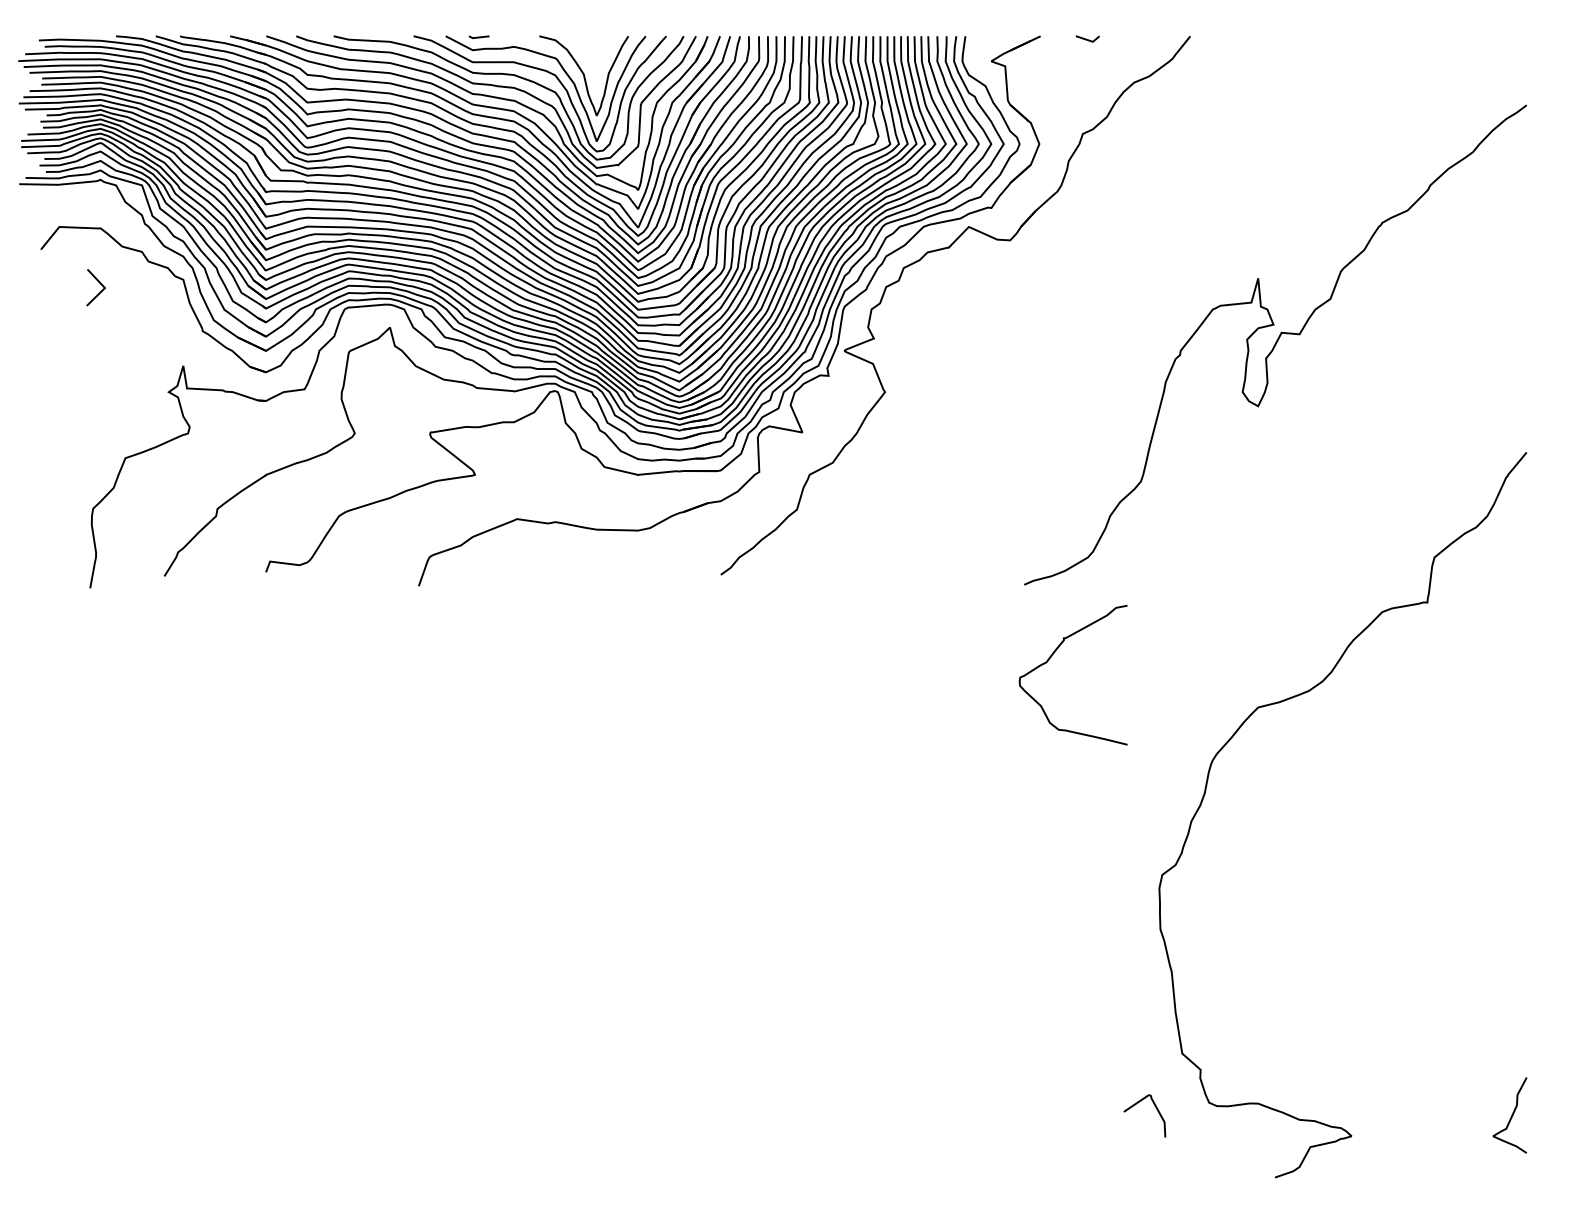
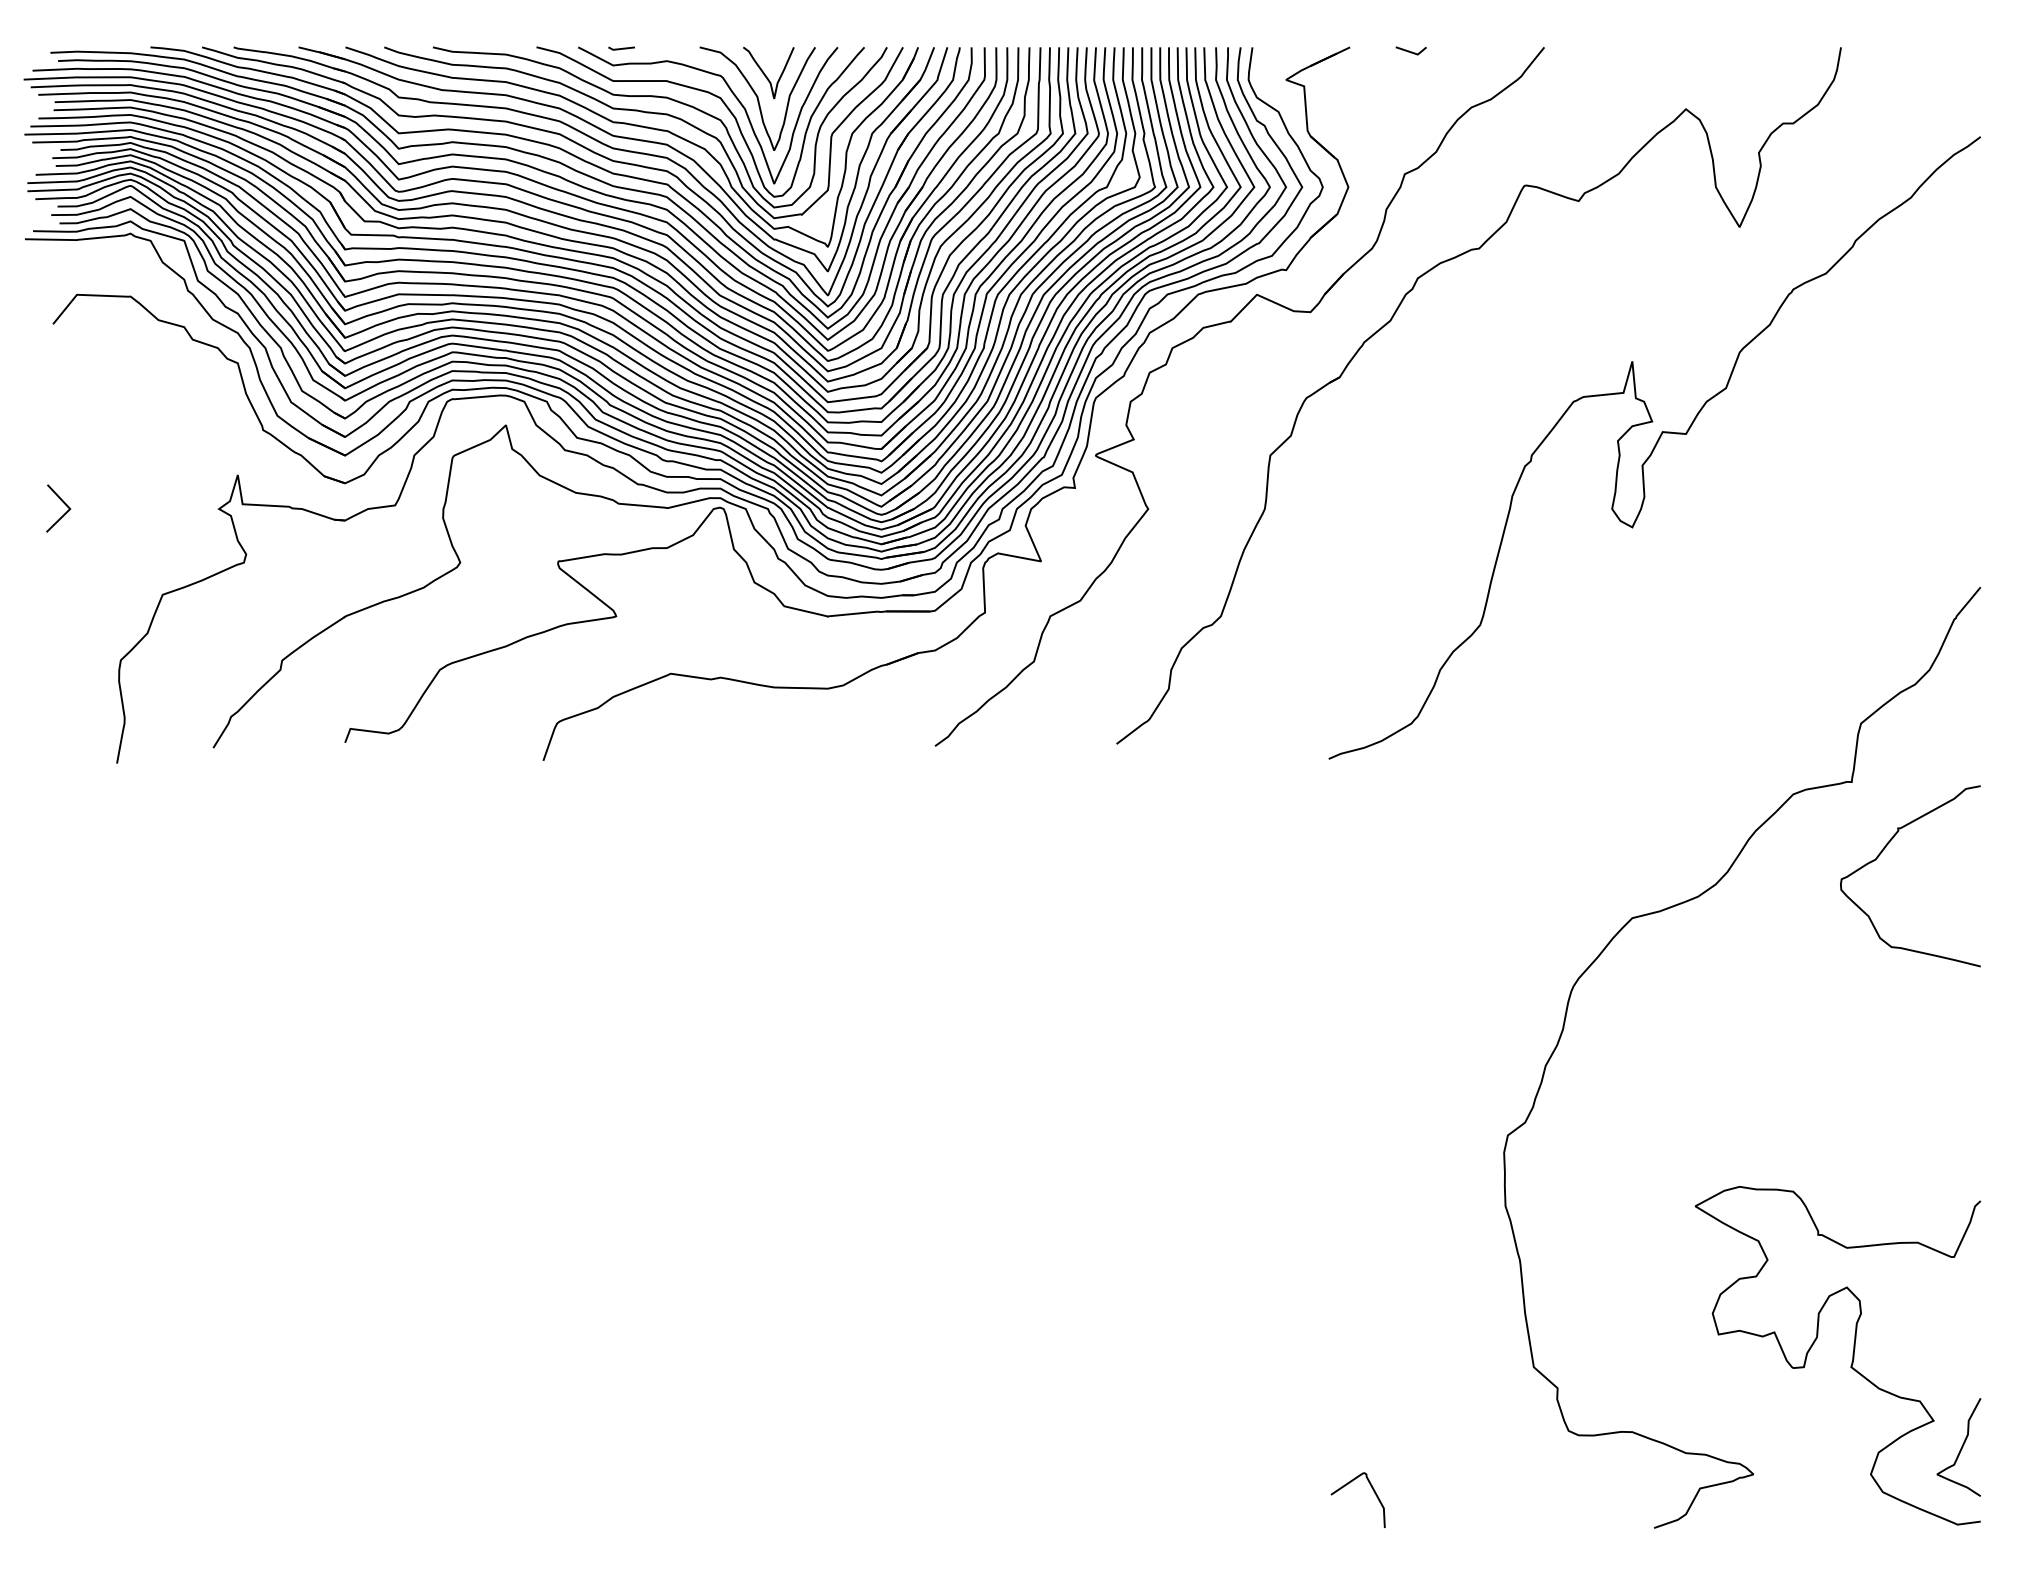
curve: (590, 57) -> (766, 75), added
part: (1073, 246) -> (1392, 319), added
line: (99, 283) -> (63, 503), moved
curve: (1051, 656) -> (1882, 852), moved
curve: (1427, 1044) -> (1852, 1355), added
curve: (1137, 1103) -> (1348, 1484), moved

